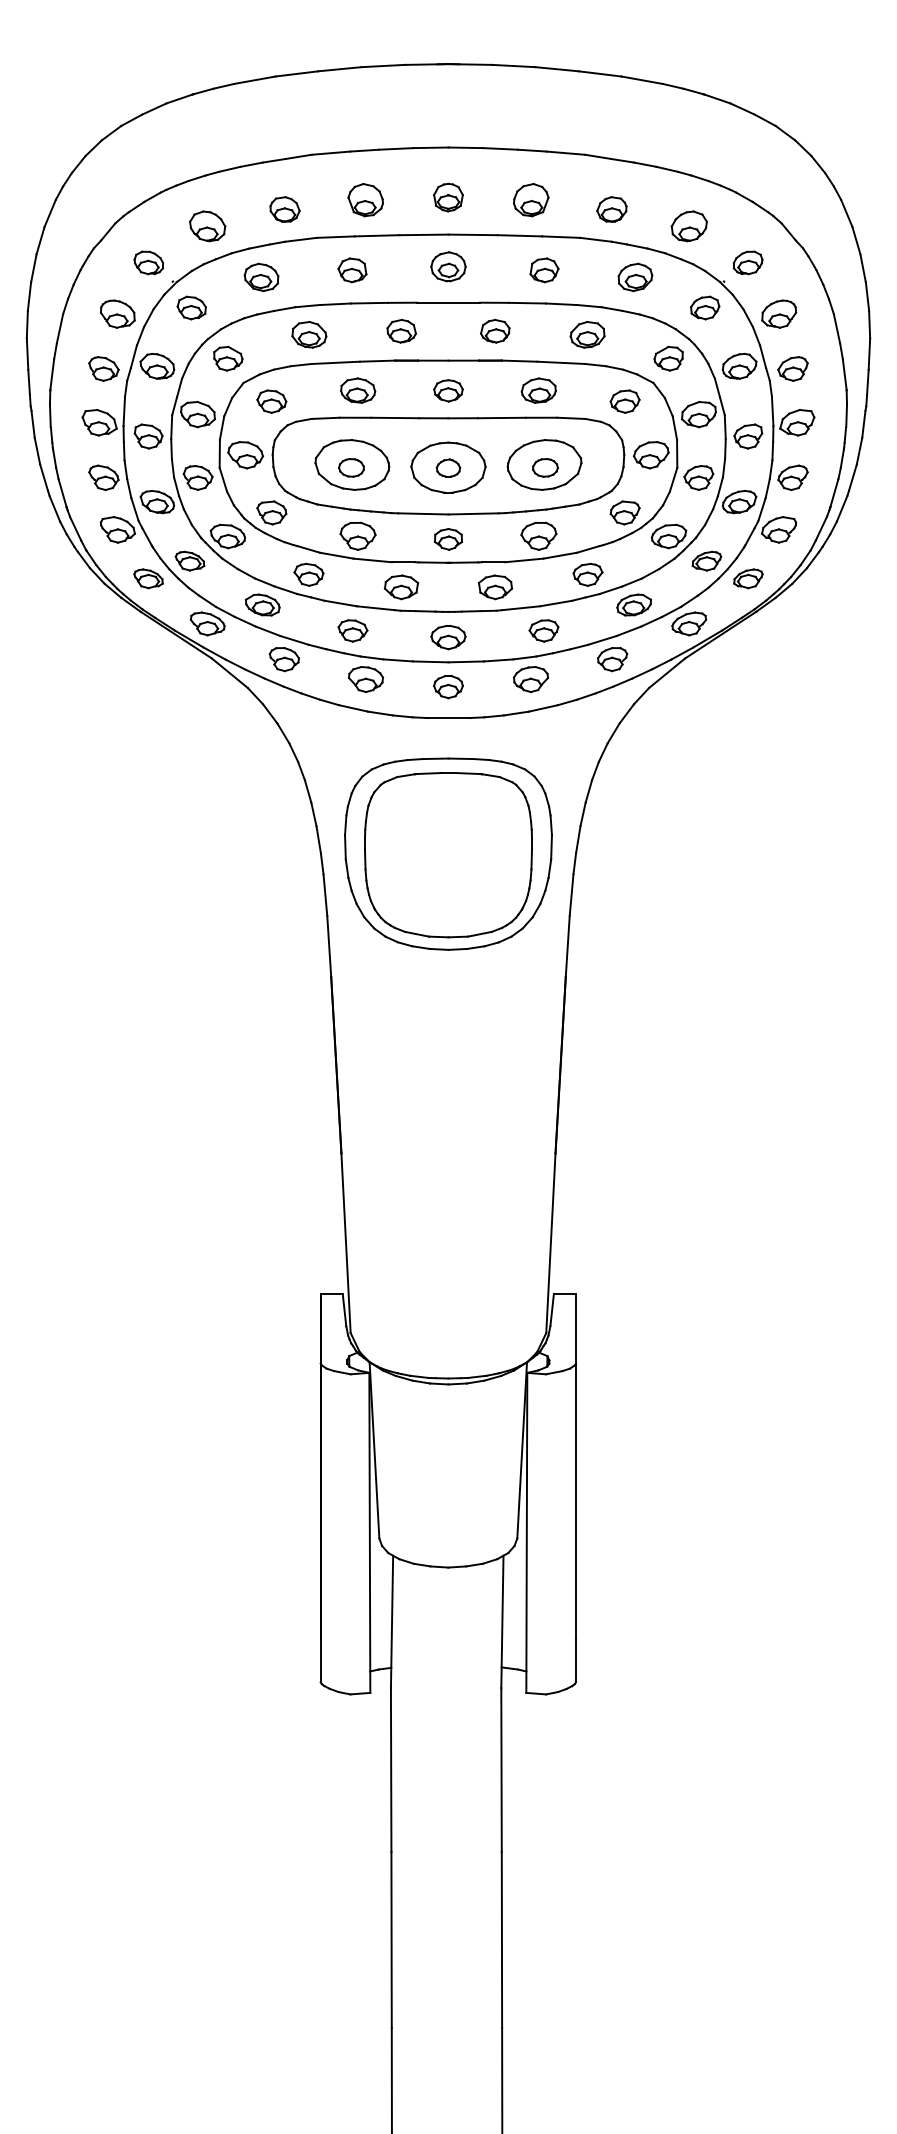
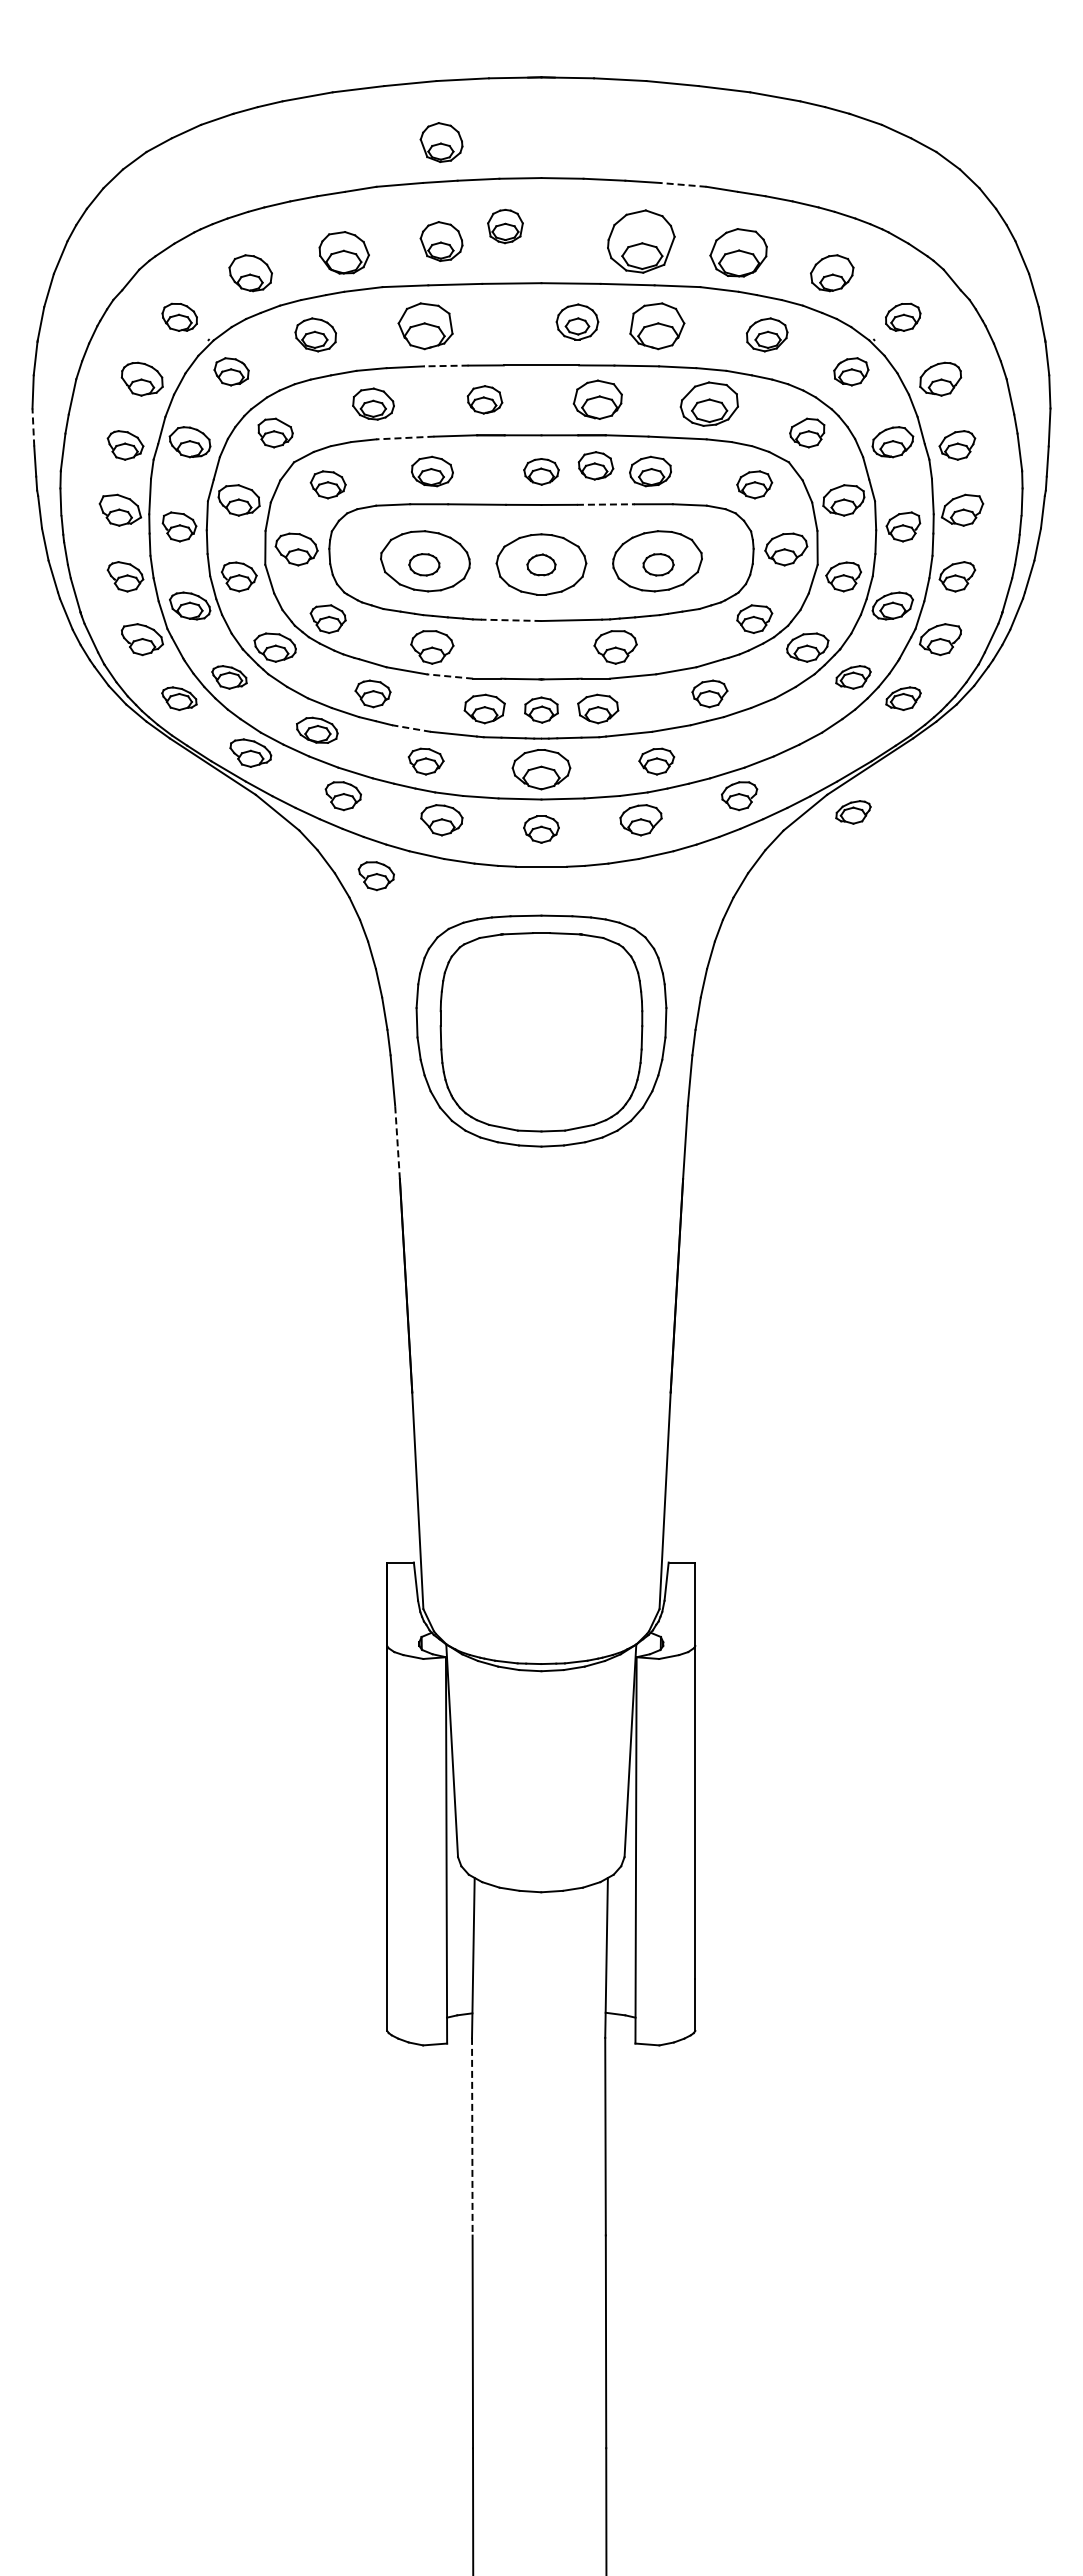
part: (365, 118) -> (441, 142), added
line: (565, 152) -> (682, 184), solid -> dashed
part: (448, 197) -> (505, 226), moved
part: (531, 200) -> (641, 241), size x1.6
part: (284, 209) -> (343, 252), size x1.4
part: (611, 209) -> (738, 252), size x1.6
part: (448, 266) -> (577, 321), moved
part: (352, 270) -> (425, 326), size x1.6
part: (544, 270) -> (657, 326), size x1.6
line: (368, 302) -> (445, 365), solid -> dashed
part: (494, 330) -> (597, 399), size x1.4
part: (587, 334) -> (709, 403), size x1.4
line: (27, 354) -> (33, 427), solid -> dashed
line: (335, 363) -> (404, 438), solid -> dashed
part: (493, 385) -> (595, 465), added
line: (501, 417) -> (605, 504), solid -> dashed
line: (422, 514) -> (510, 620), solid -> dashed
part: (538, 536) -> (615, 647), moved
part: (448, 538) -> (541, 709), moved
line: (372, 560) -> (449, 676), solid -> dashed
line: (340, 603) -> (411, 728), solid -> dashed
part: (634, 604) -> (765, 729), removed
part: (688, 623) -> (831, 752), removed
part: (448, 637) -> (541, 769), size x1.4
part: (706, 673) -> (853, 812), added
part: (310, 726) -> (375, 876), added
line: (329, 946) -> (397, 1142), solid -> dashed
line: (391, 1769) -> (472, 2136), solid -> dashed

